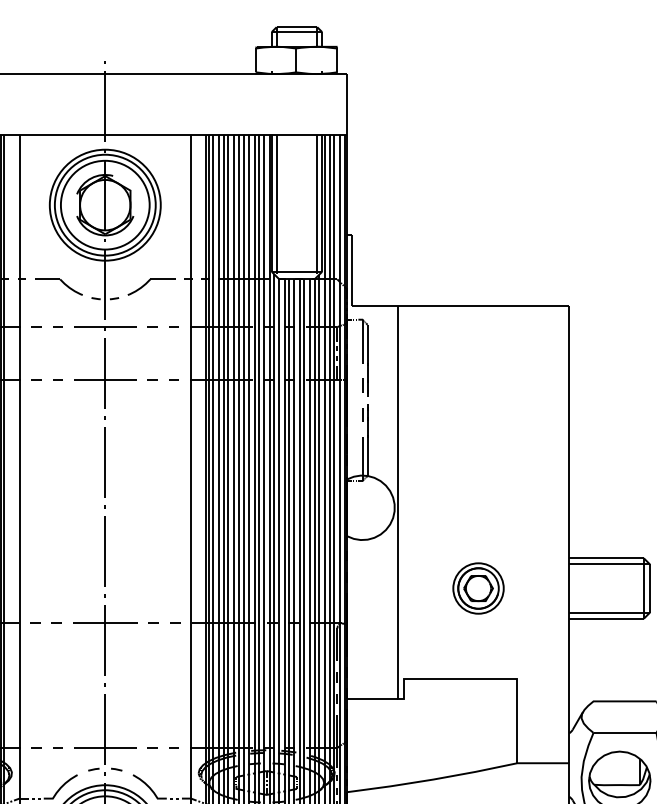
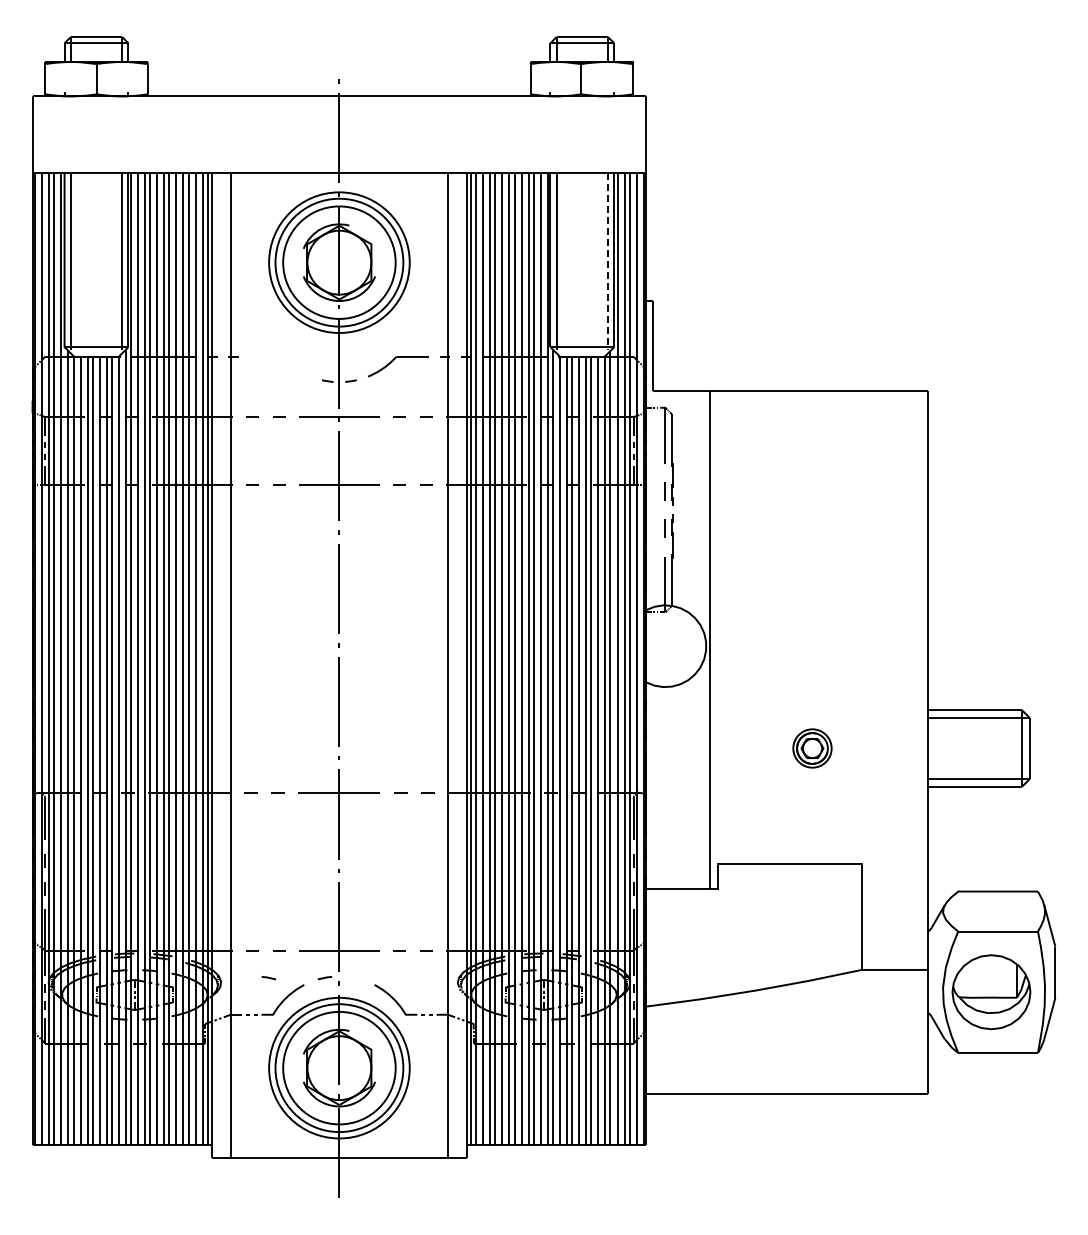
line: (317, 204) -> (608, 261), solid -> dashed
part: (62, 283) -> (285, 361), removed
part: (478, 588) -> (812, 748), size x0.6
line: (116, 769) -> (268, 978), moved

